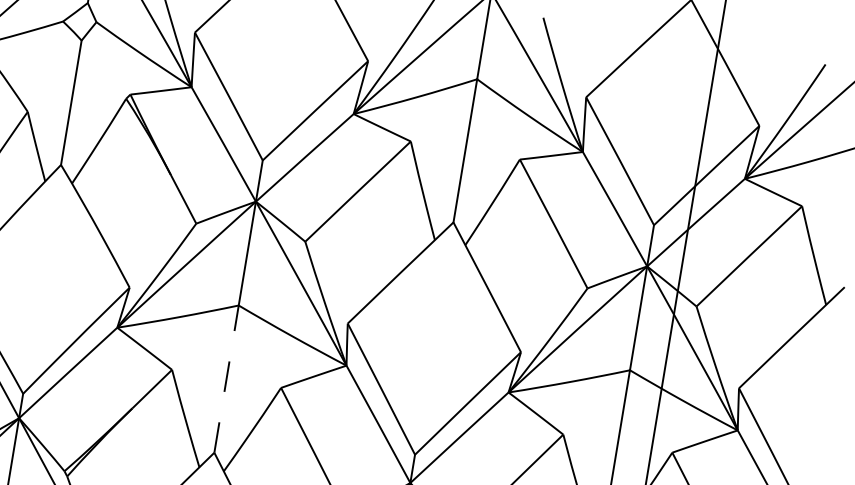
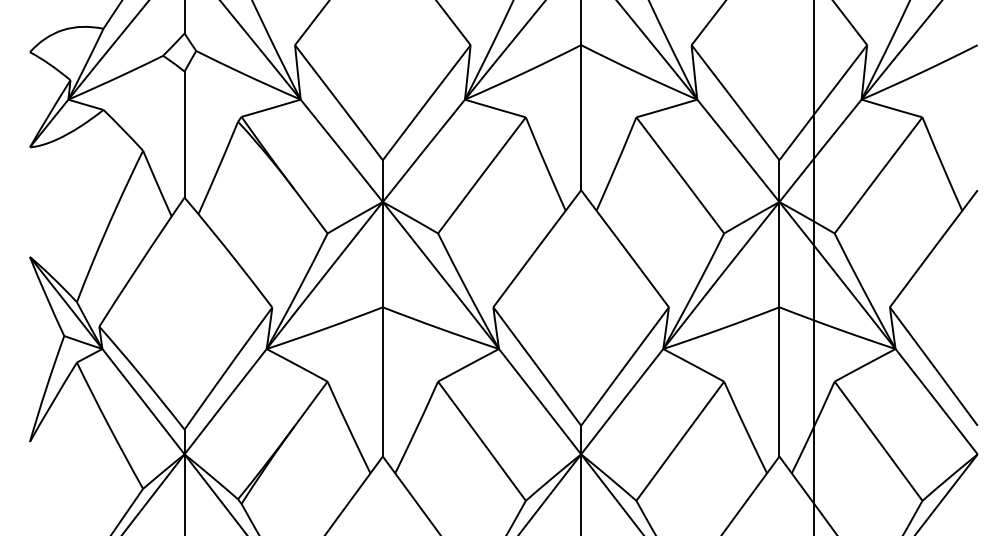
line: (226, 378) -> (382, 381), dashed -> solid

